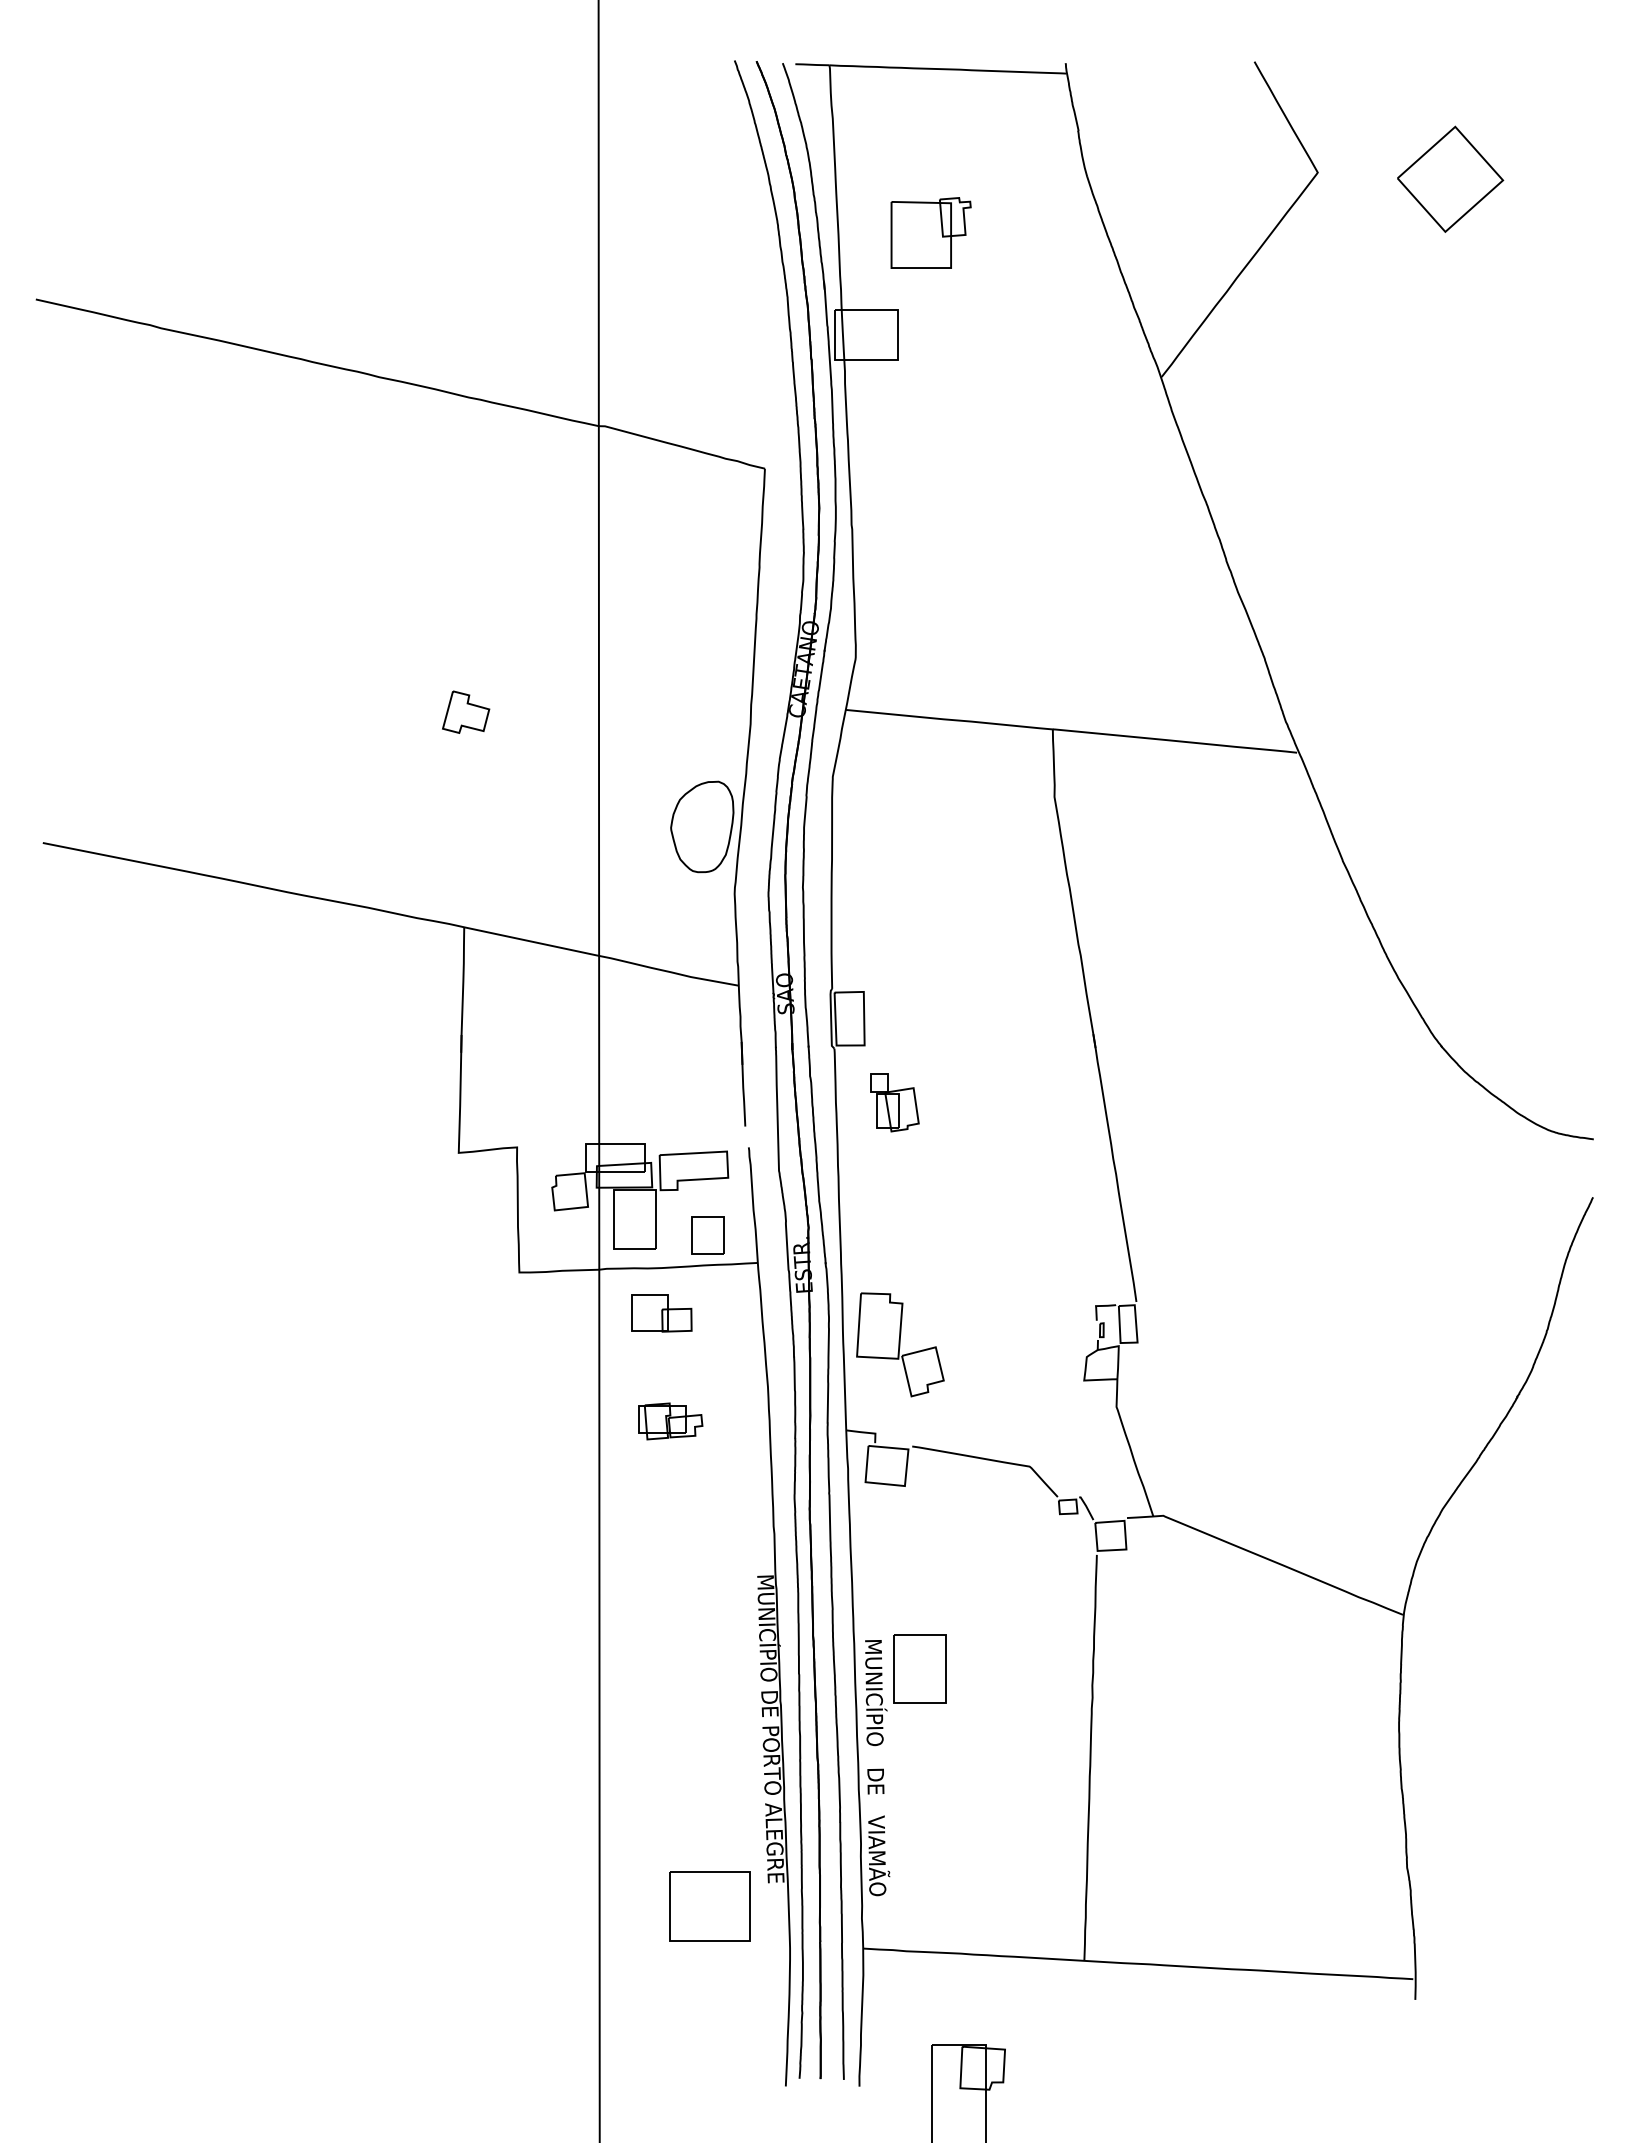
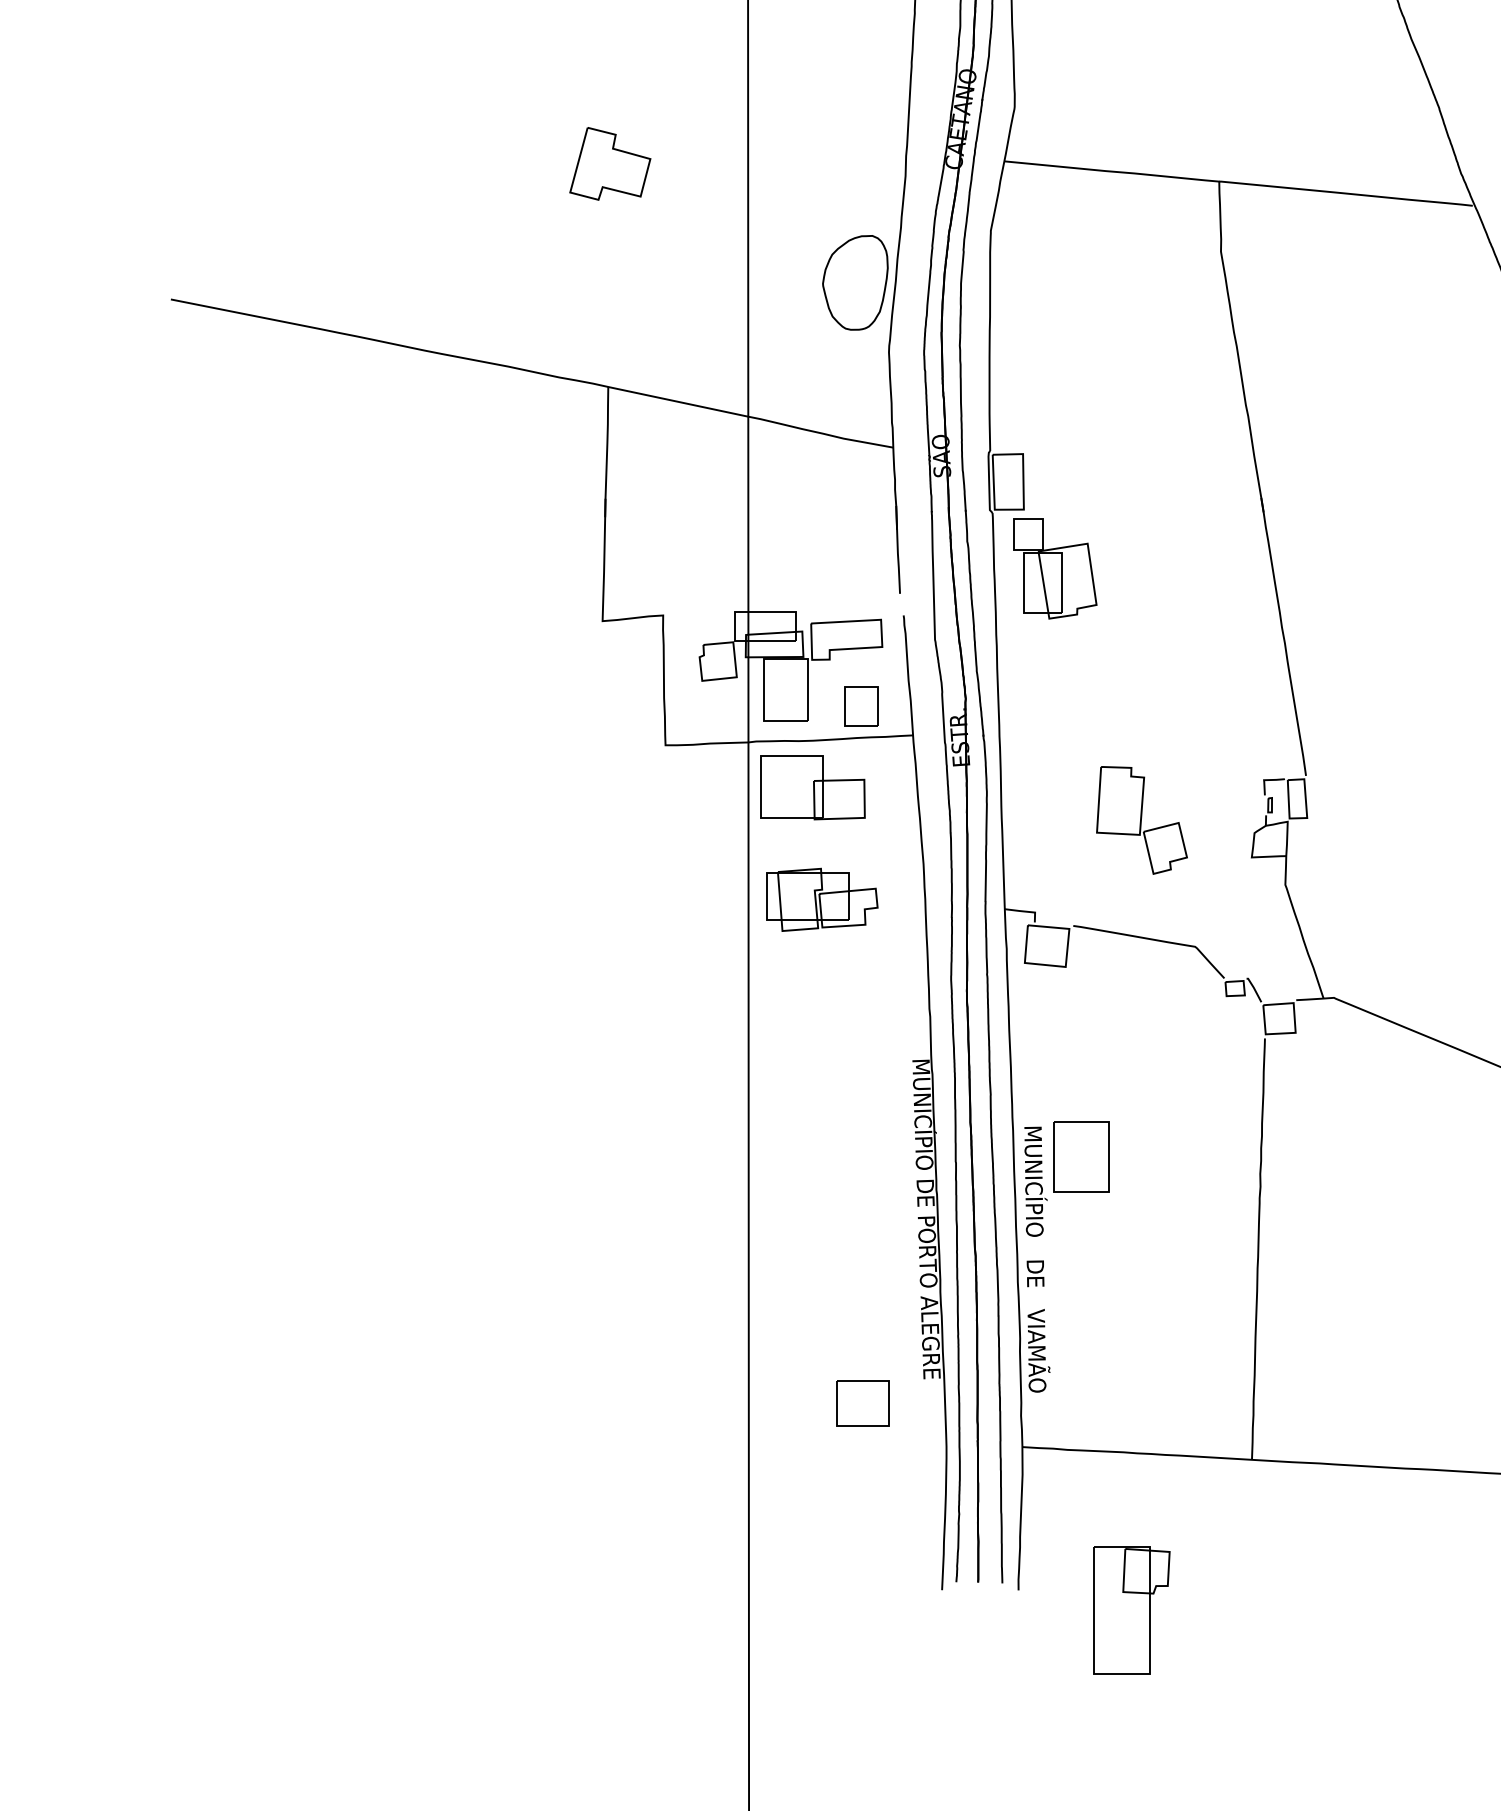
part: (465, 711) -> (609, 162), size x1.67
part: (894, 1102) -> (1054, 568), size x1.67
part: (661, 1313) -> (813, 787), size x1.67
part: (900, 1344) -> (1142, 820), moved
part: (670, 1421) -> (822, 899), size x1.67
part: (709, 1906) -> (862, 1403), size x0.62

